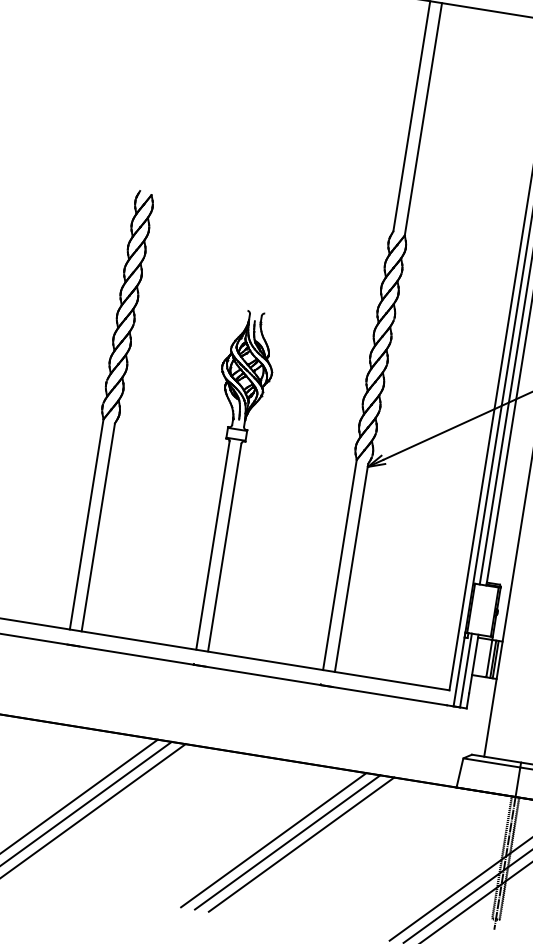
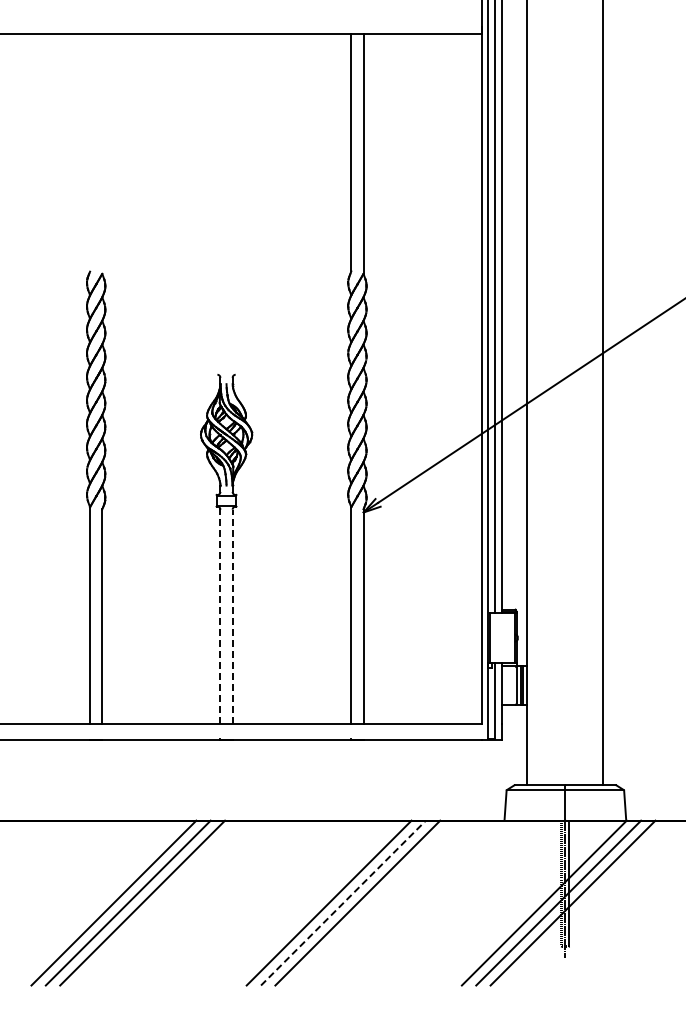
line: (213, 544) -> (220, 615), solid -> dashed
line: (224, 547) -> (232, 616), solid -> dashed
line: (287, 842) -> (343, 903), solid -> dashed

